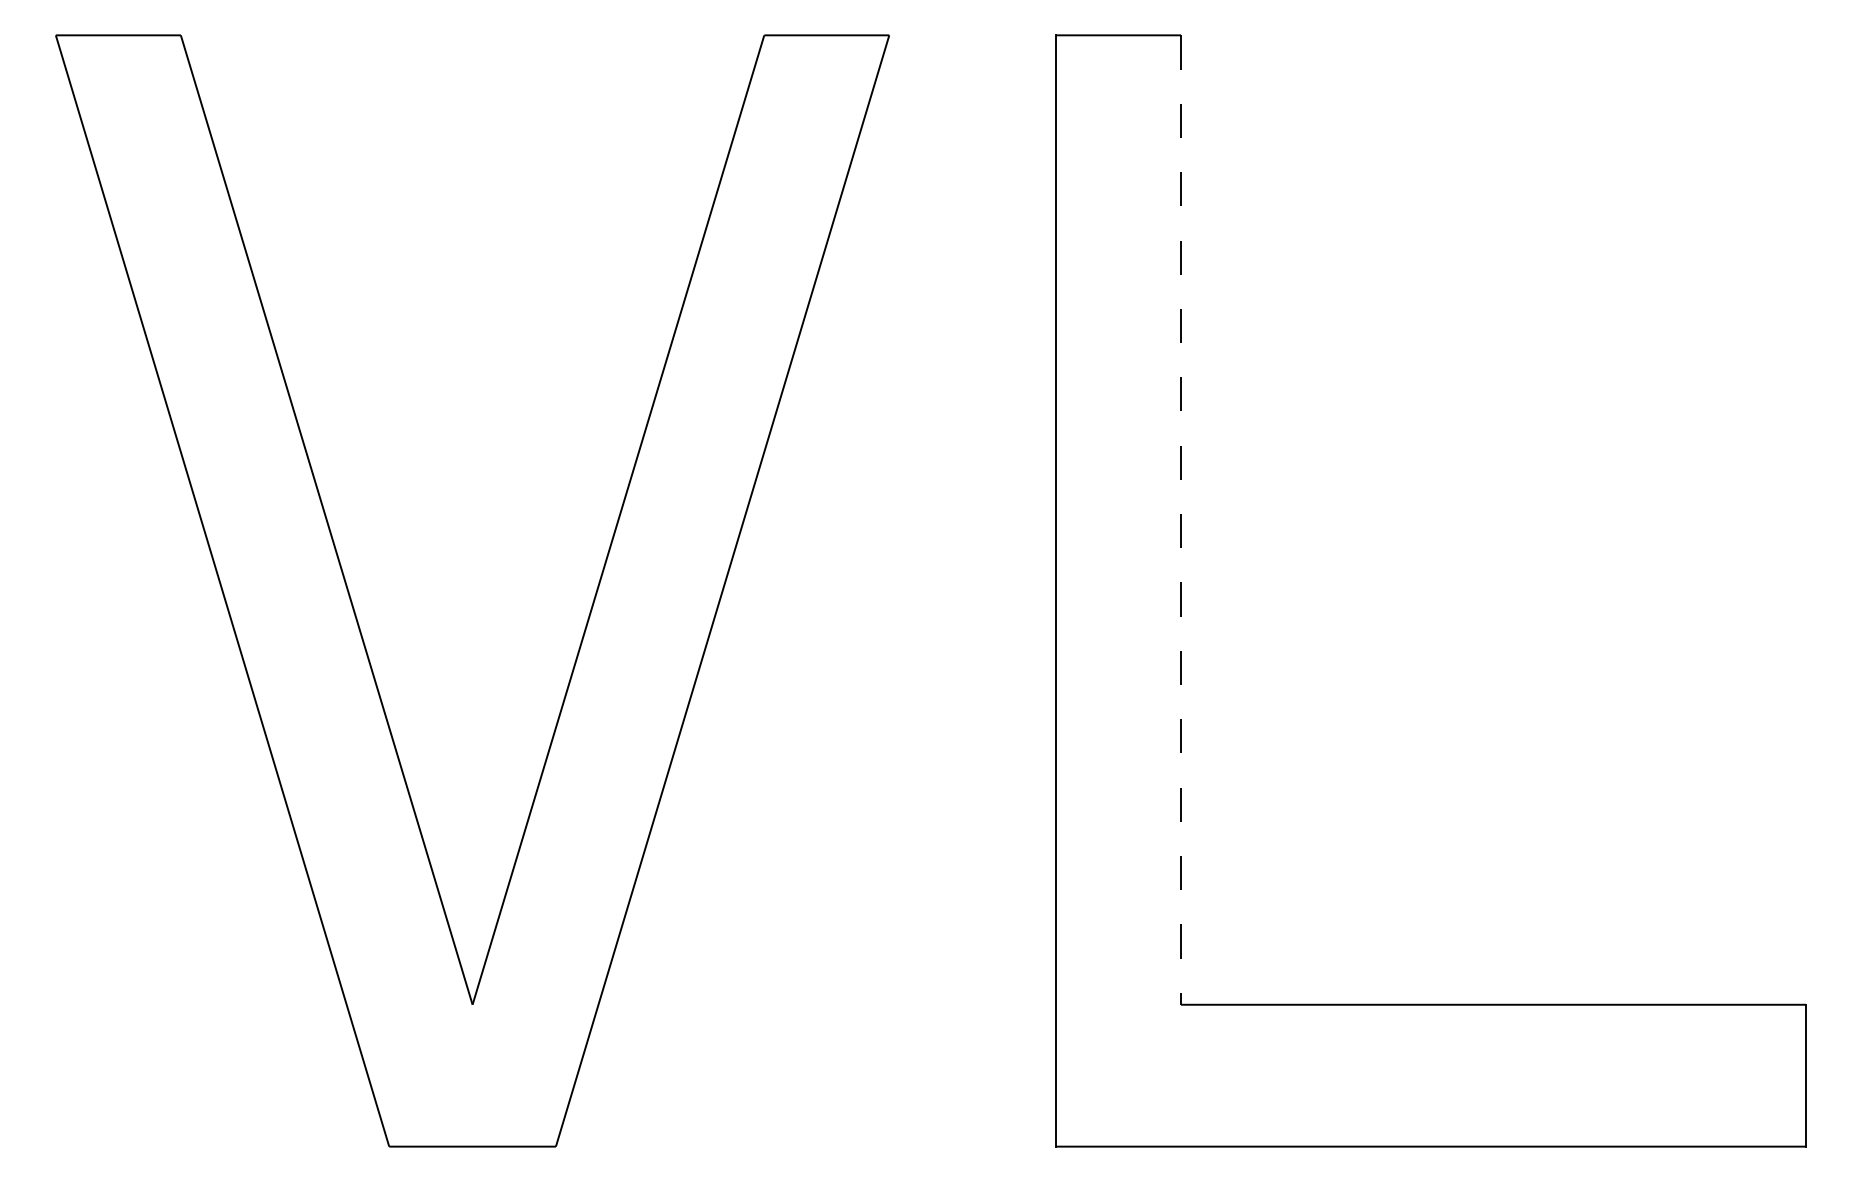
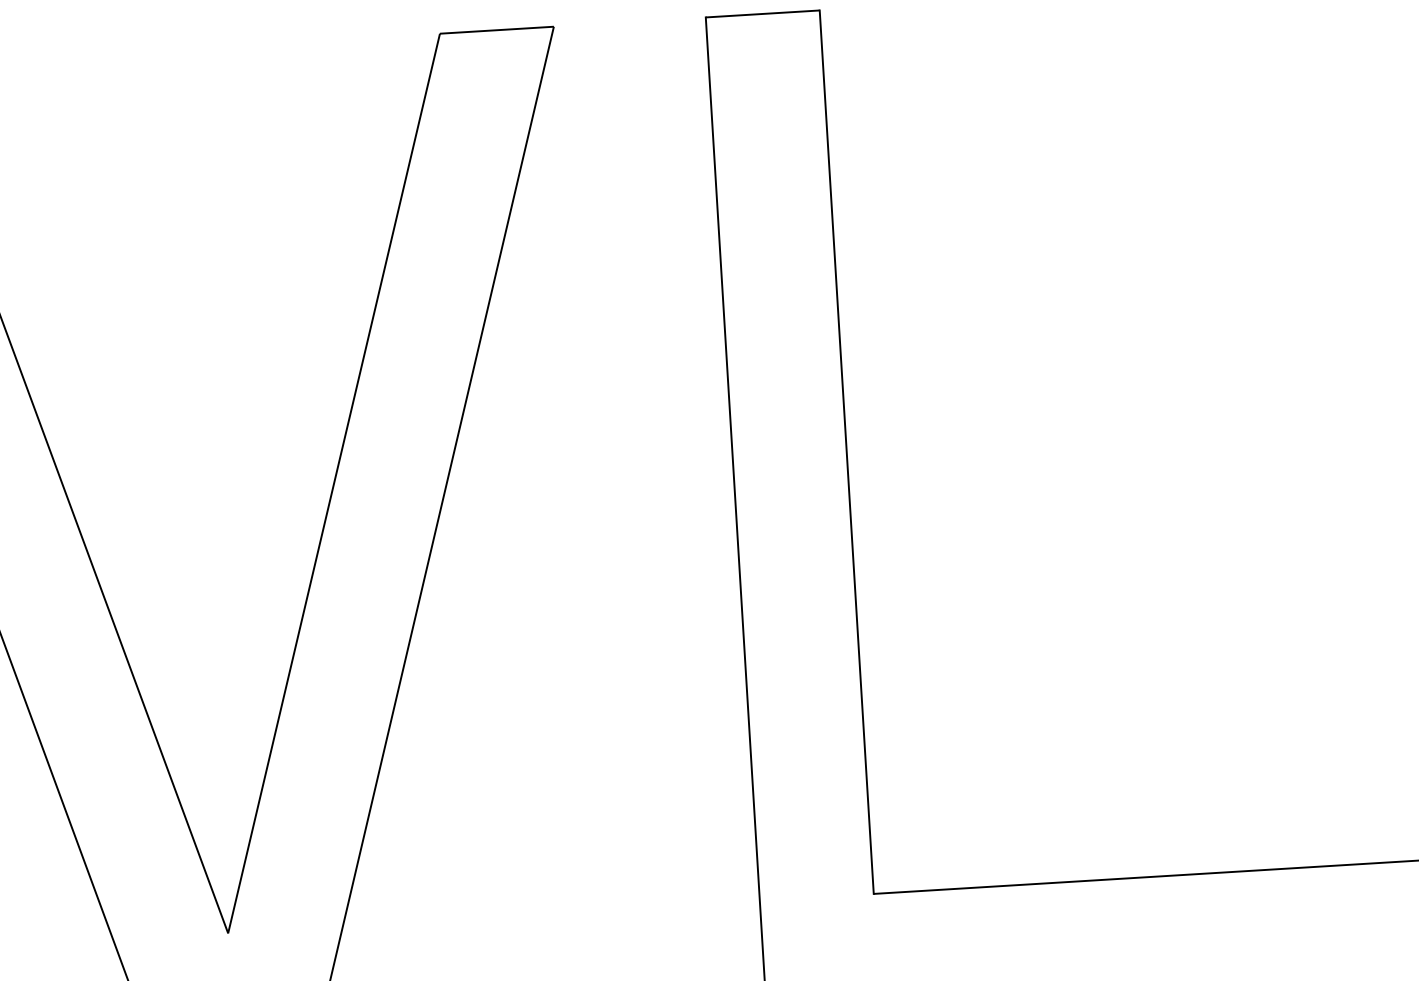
line: (1181, 520) -> (847, 452), dashed -> solid

